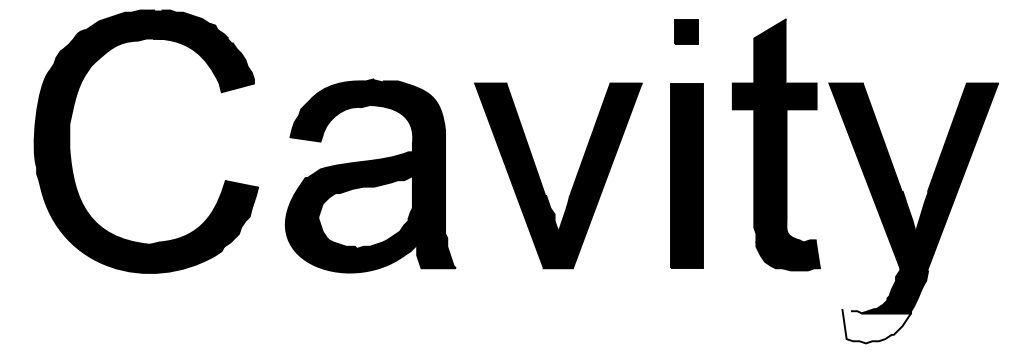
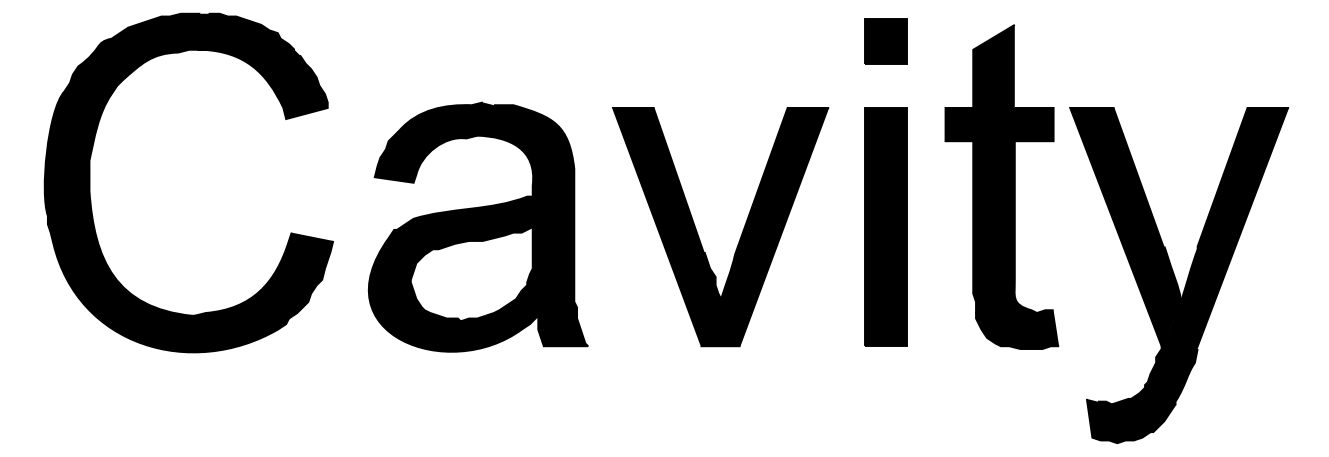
part: (686, 31) -> (885, 40), size x1.43
fill: (876, 326) -> (1130, 421), added

